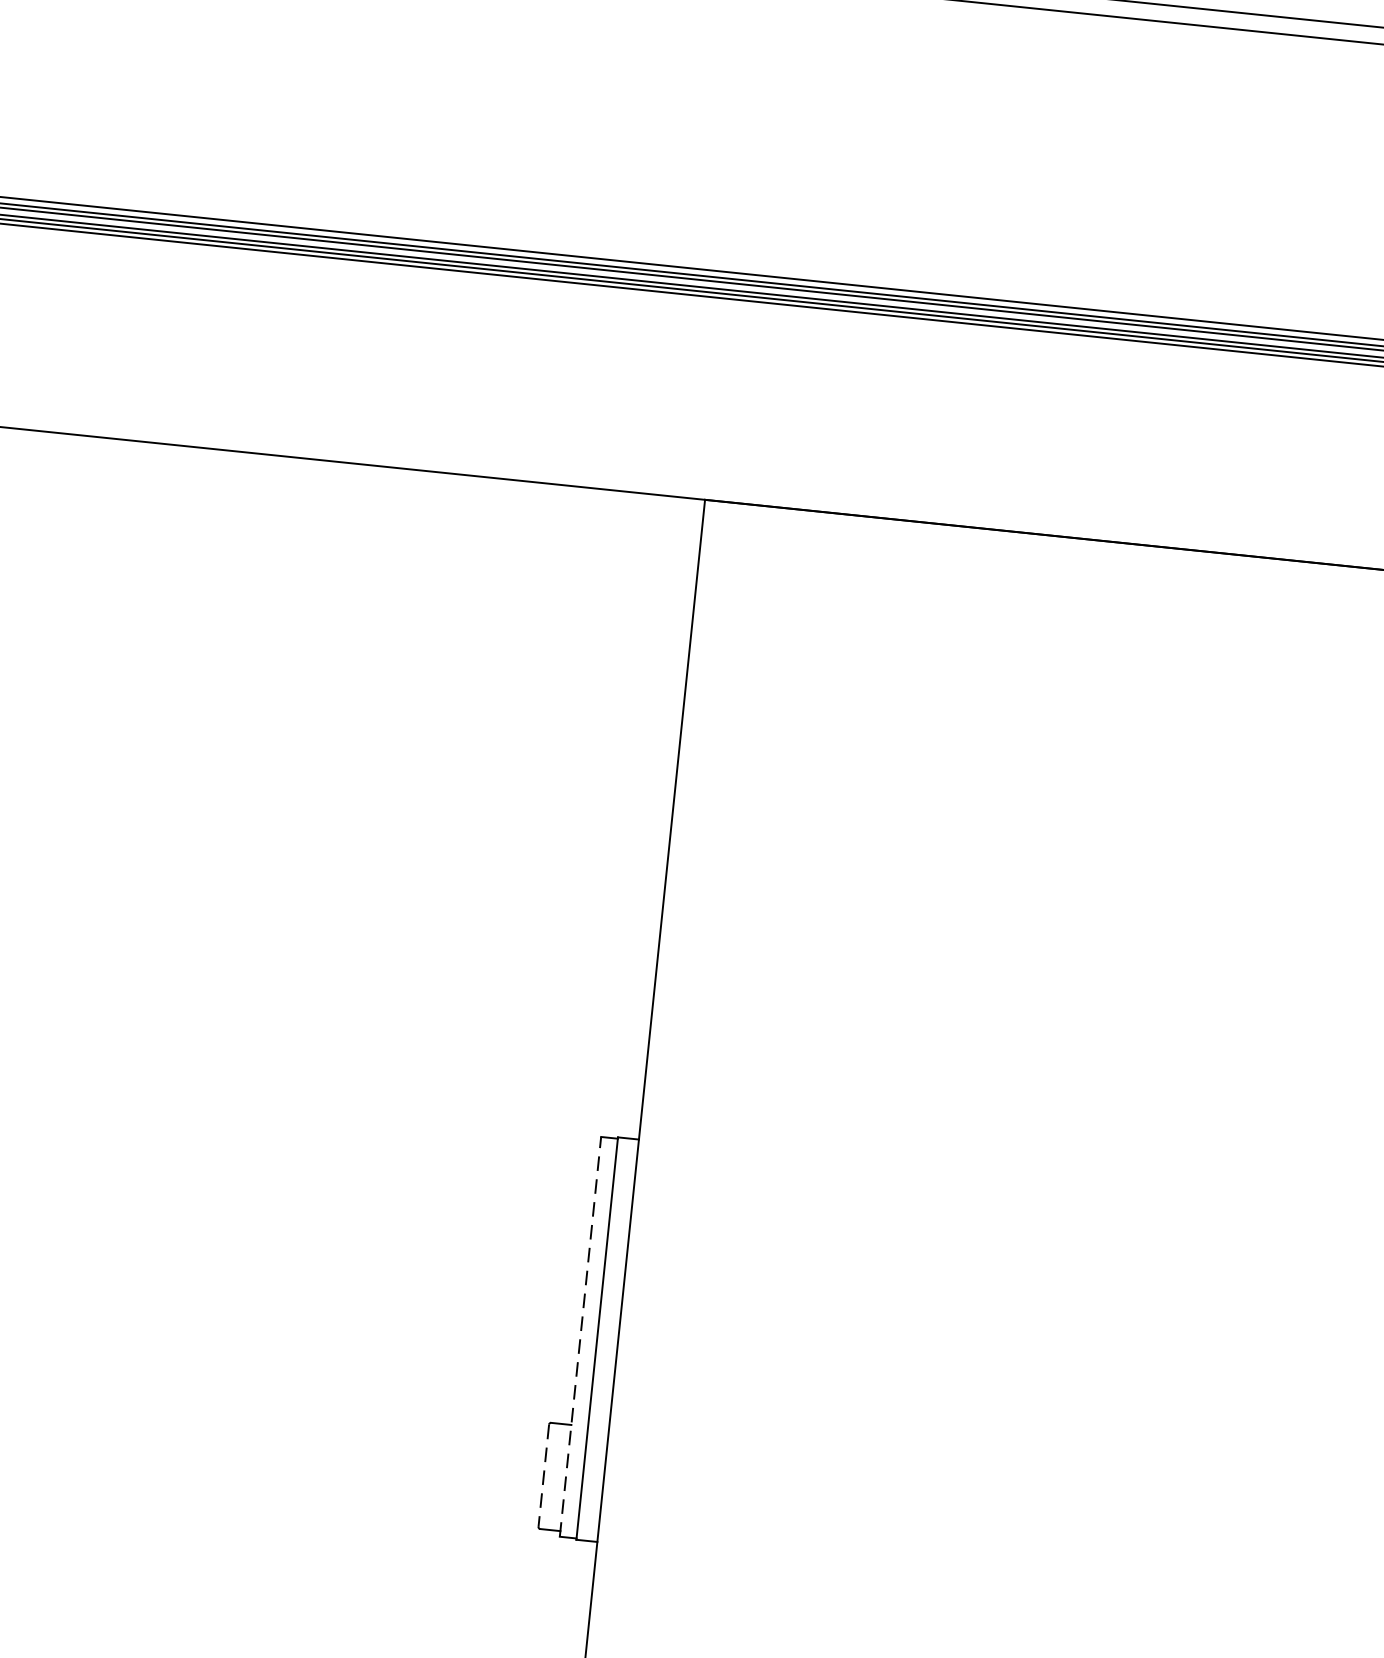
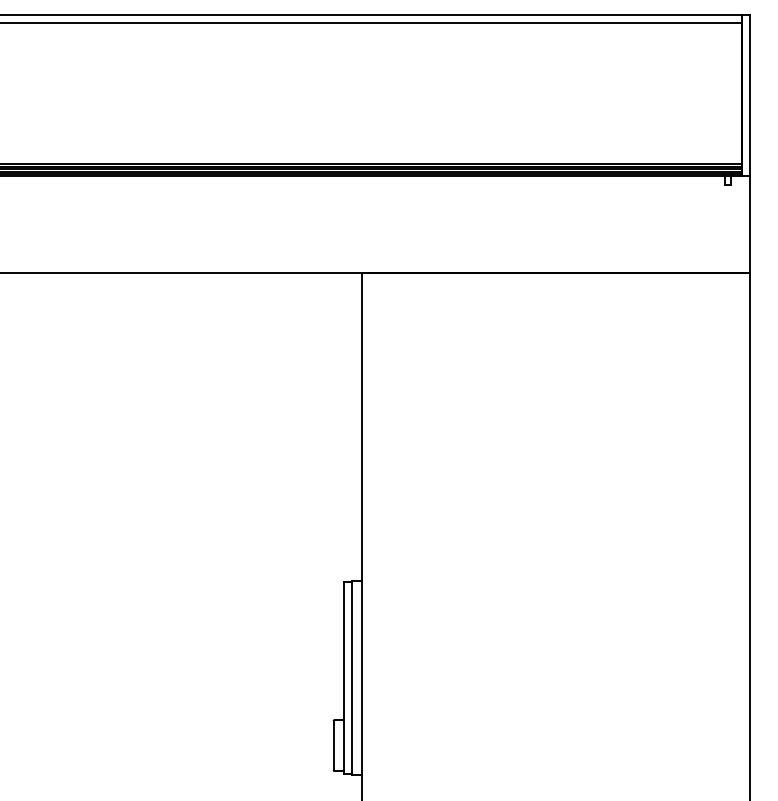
line: (580, 1336) -> (344, 677), dashed -> solid
line: (543, 1475) -> (333, 745), dashed -> solid

